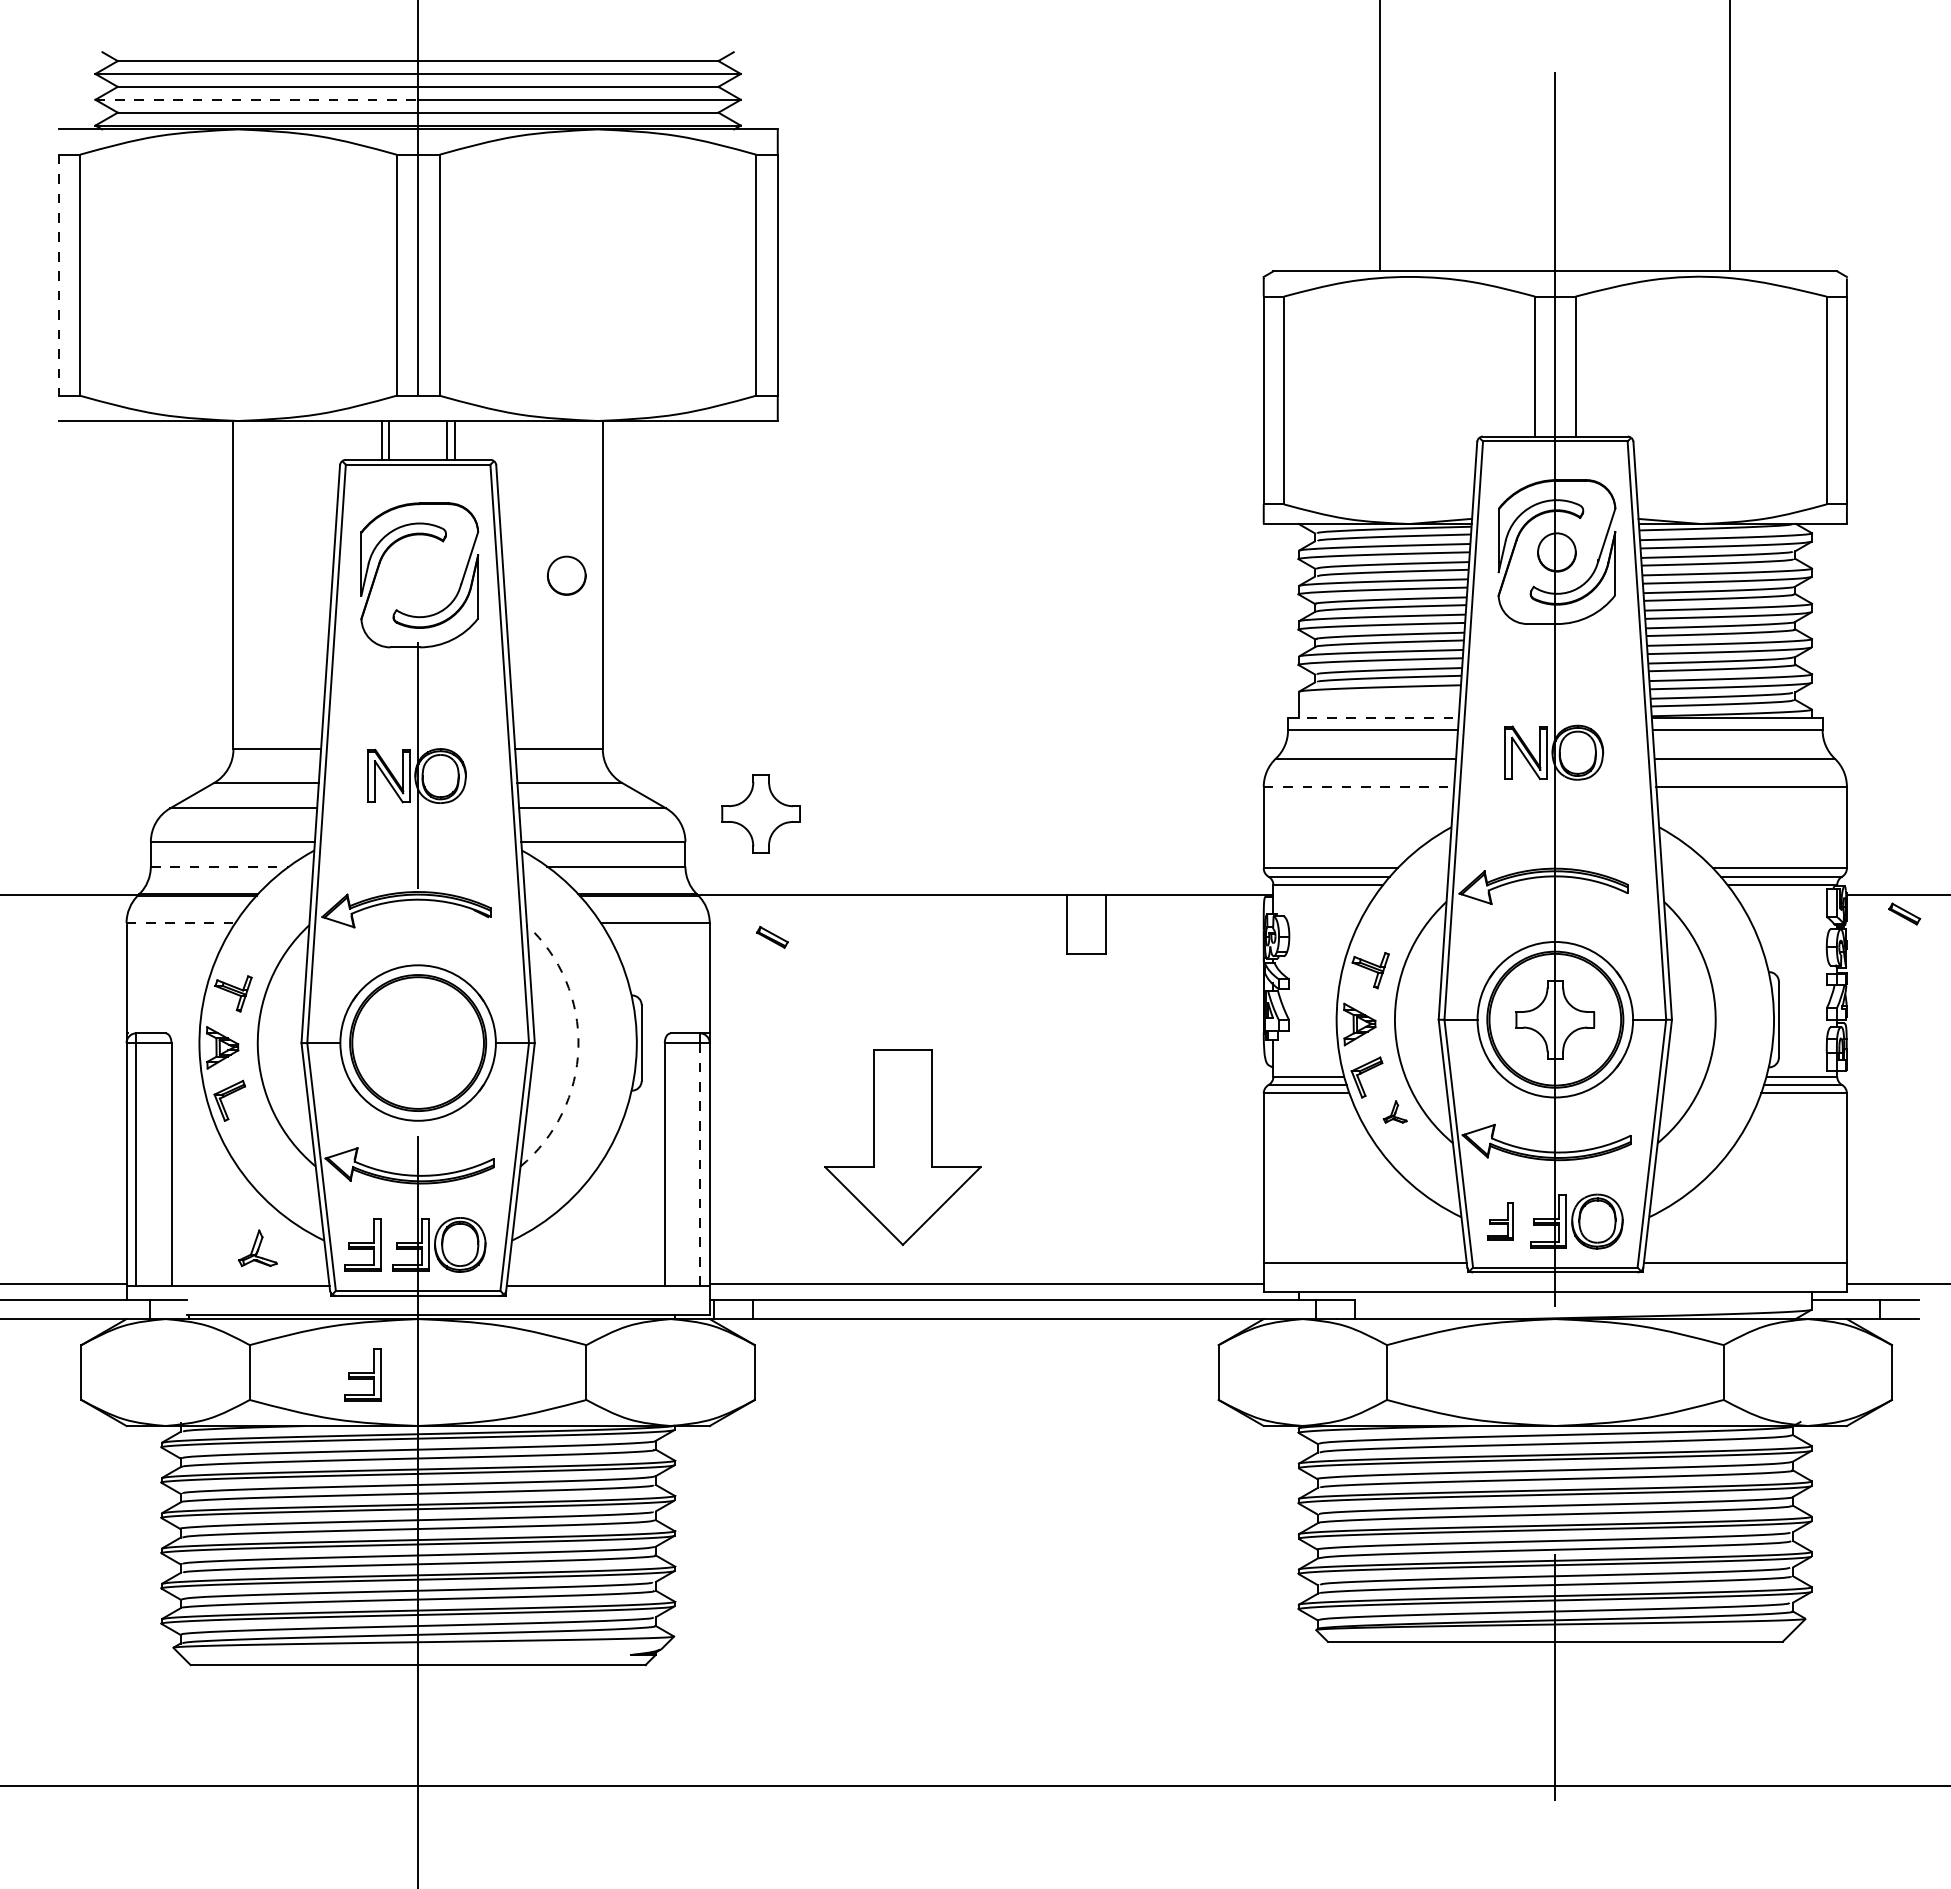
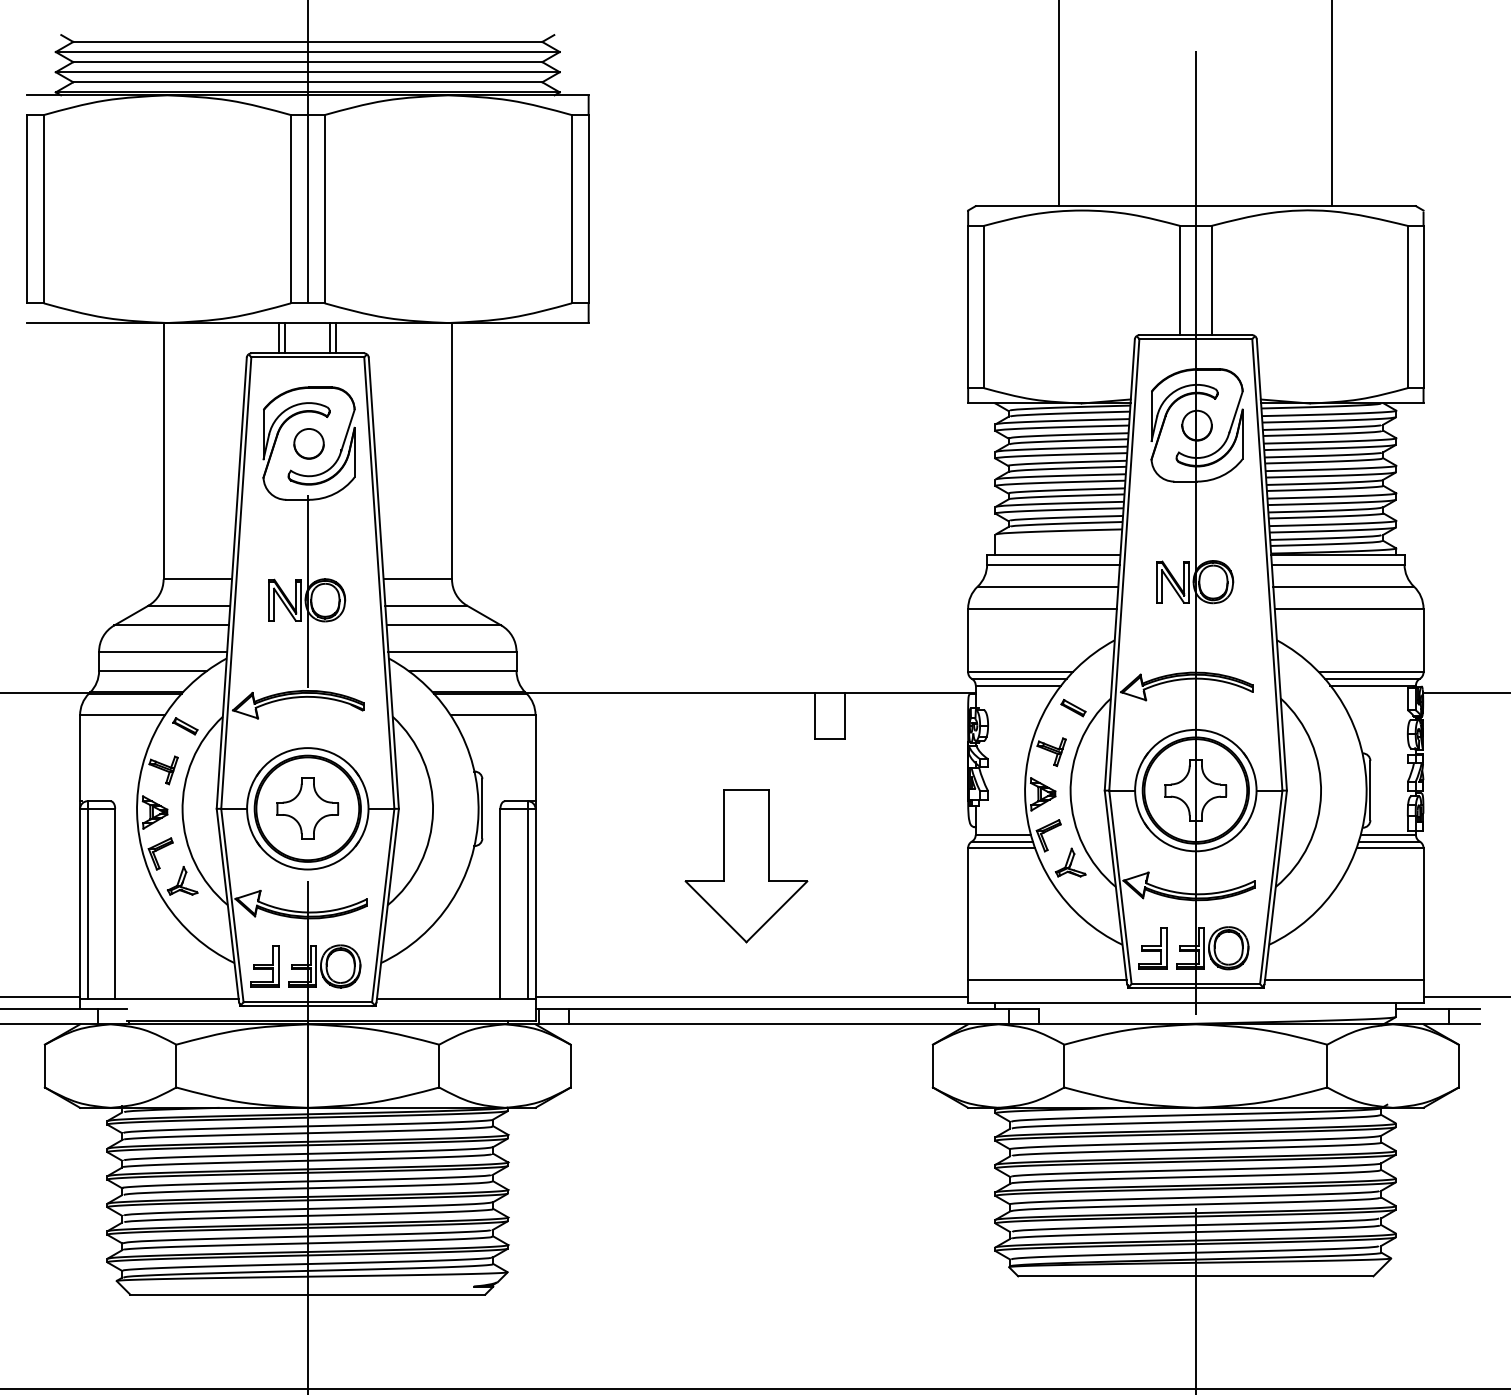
line: (257, 99) -> (182, 71), dashed -> solid
line: (58, 275) -> (26, 209), dashed -> solid
part: (566, 575) -> (308, 443), moved
line: (1373, 718) -> (1053, 555), dashed -> solid
line: (1359, 786) -> (1042, 608), dashed -> solid
part: (760, 813) -> (307, 808), moved
line: (220, 866) -> (153, 670), dashed -> solid
part: (1904, 913) -> (1073, 707), moved
line: (181, 923) -> (123, 715), dashed -> solid
part: (772, 937) -> (185, 726), moved
arc: (578, 1047) -> (433, 812), dashed -> solid
part: (1395, 1111) -> (1071, 862), size x1.67
part: (902, 1147) -> (746, 866), moved
line: (700, 1165) -> (528, 904), dashed -> solid
part: (1499, 1221) -> (1152, 948), size x1.43
part: (257, 1248) -> (182, 880), moved
part: (362, 1374) -> (264, 1067), removed

